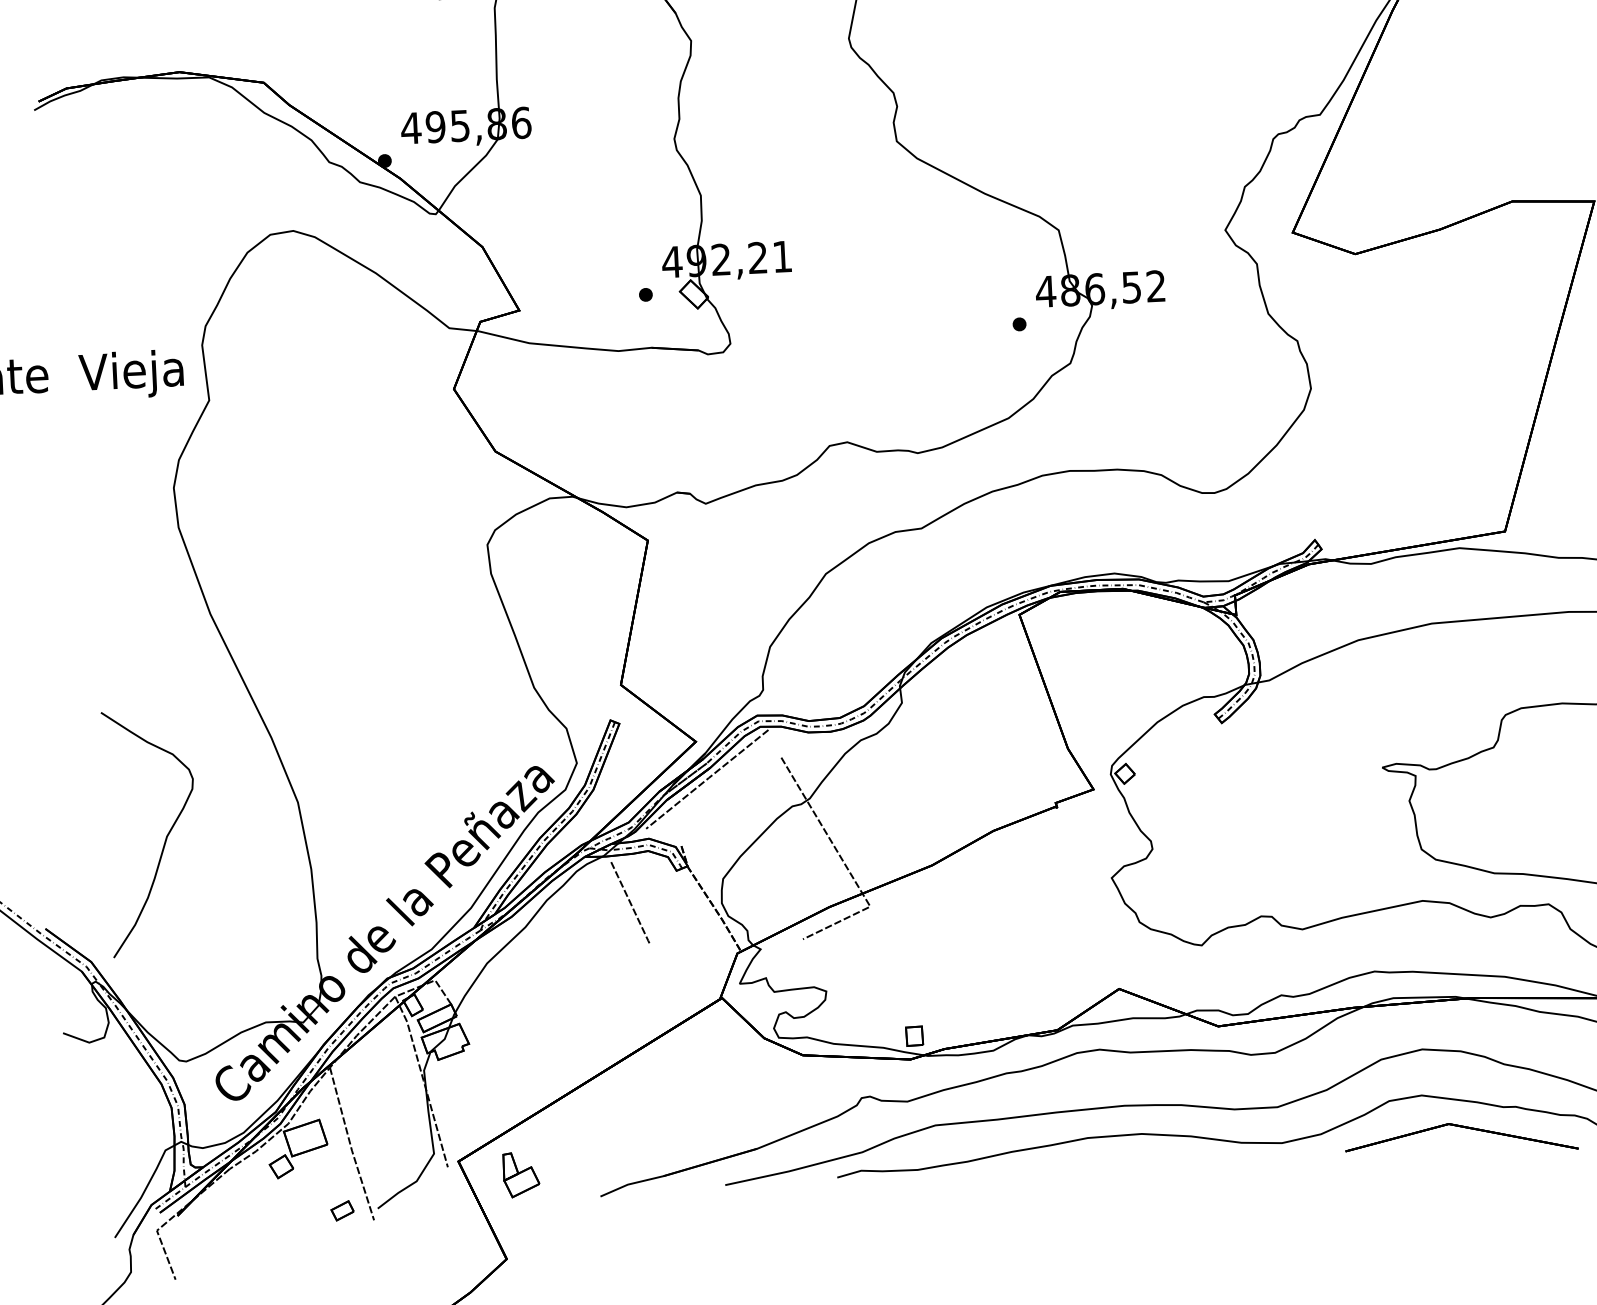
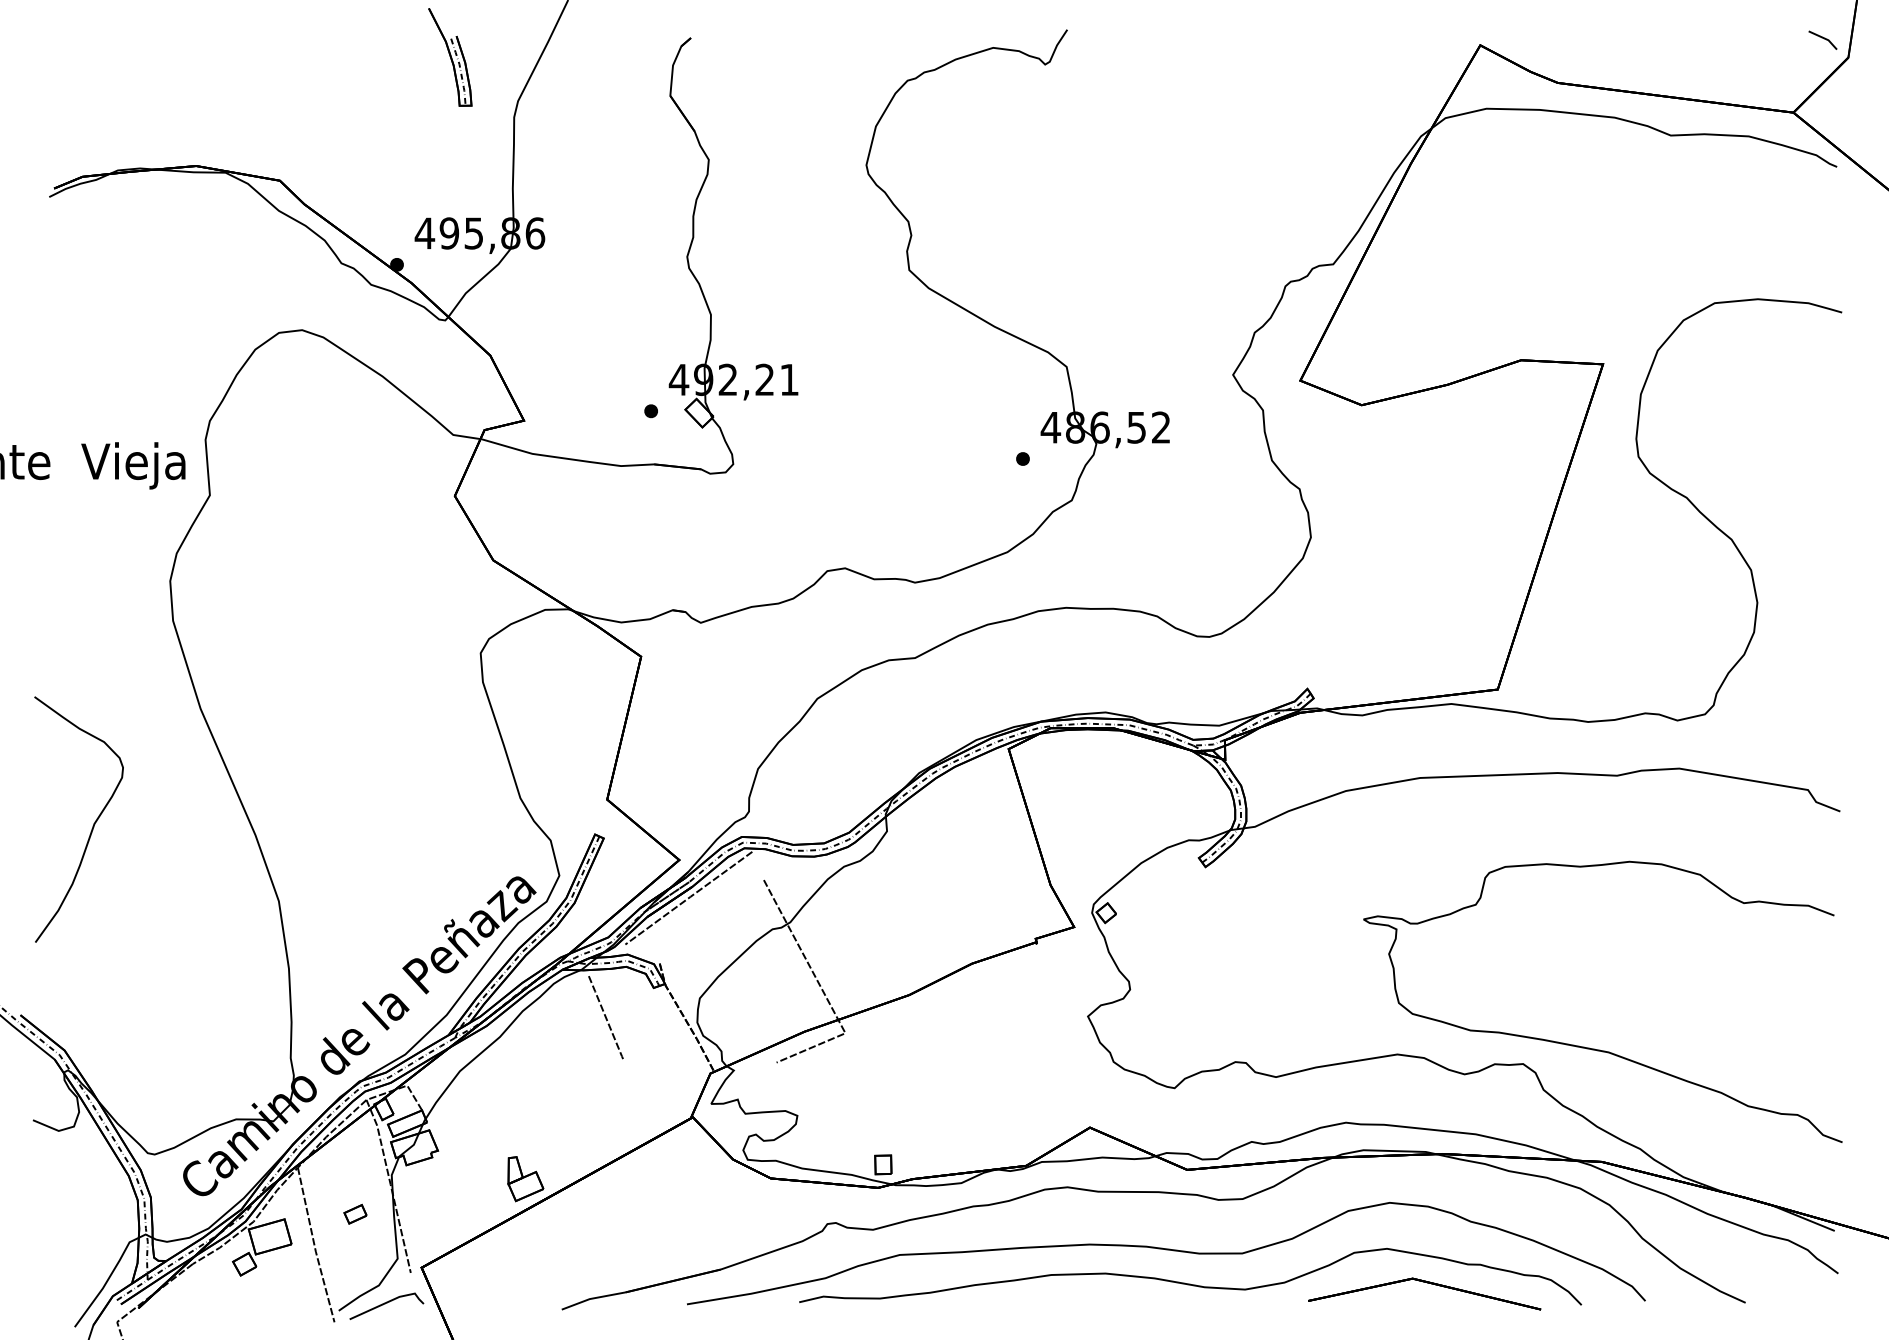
curve: (166, 836) -> (93, 823), moved
part: (521, 1175) -> (525, 1179), moved
line: (424, 1200) -> (385, 1304), added
part: (342, 1210) -> (355, 1213), moved

